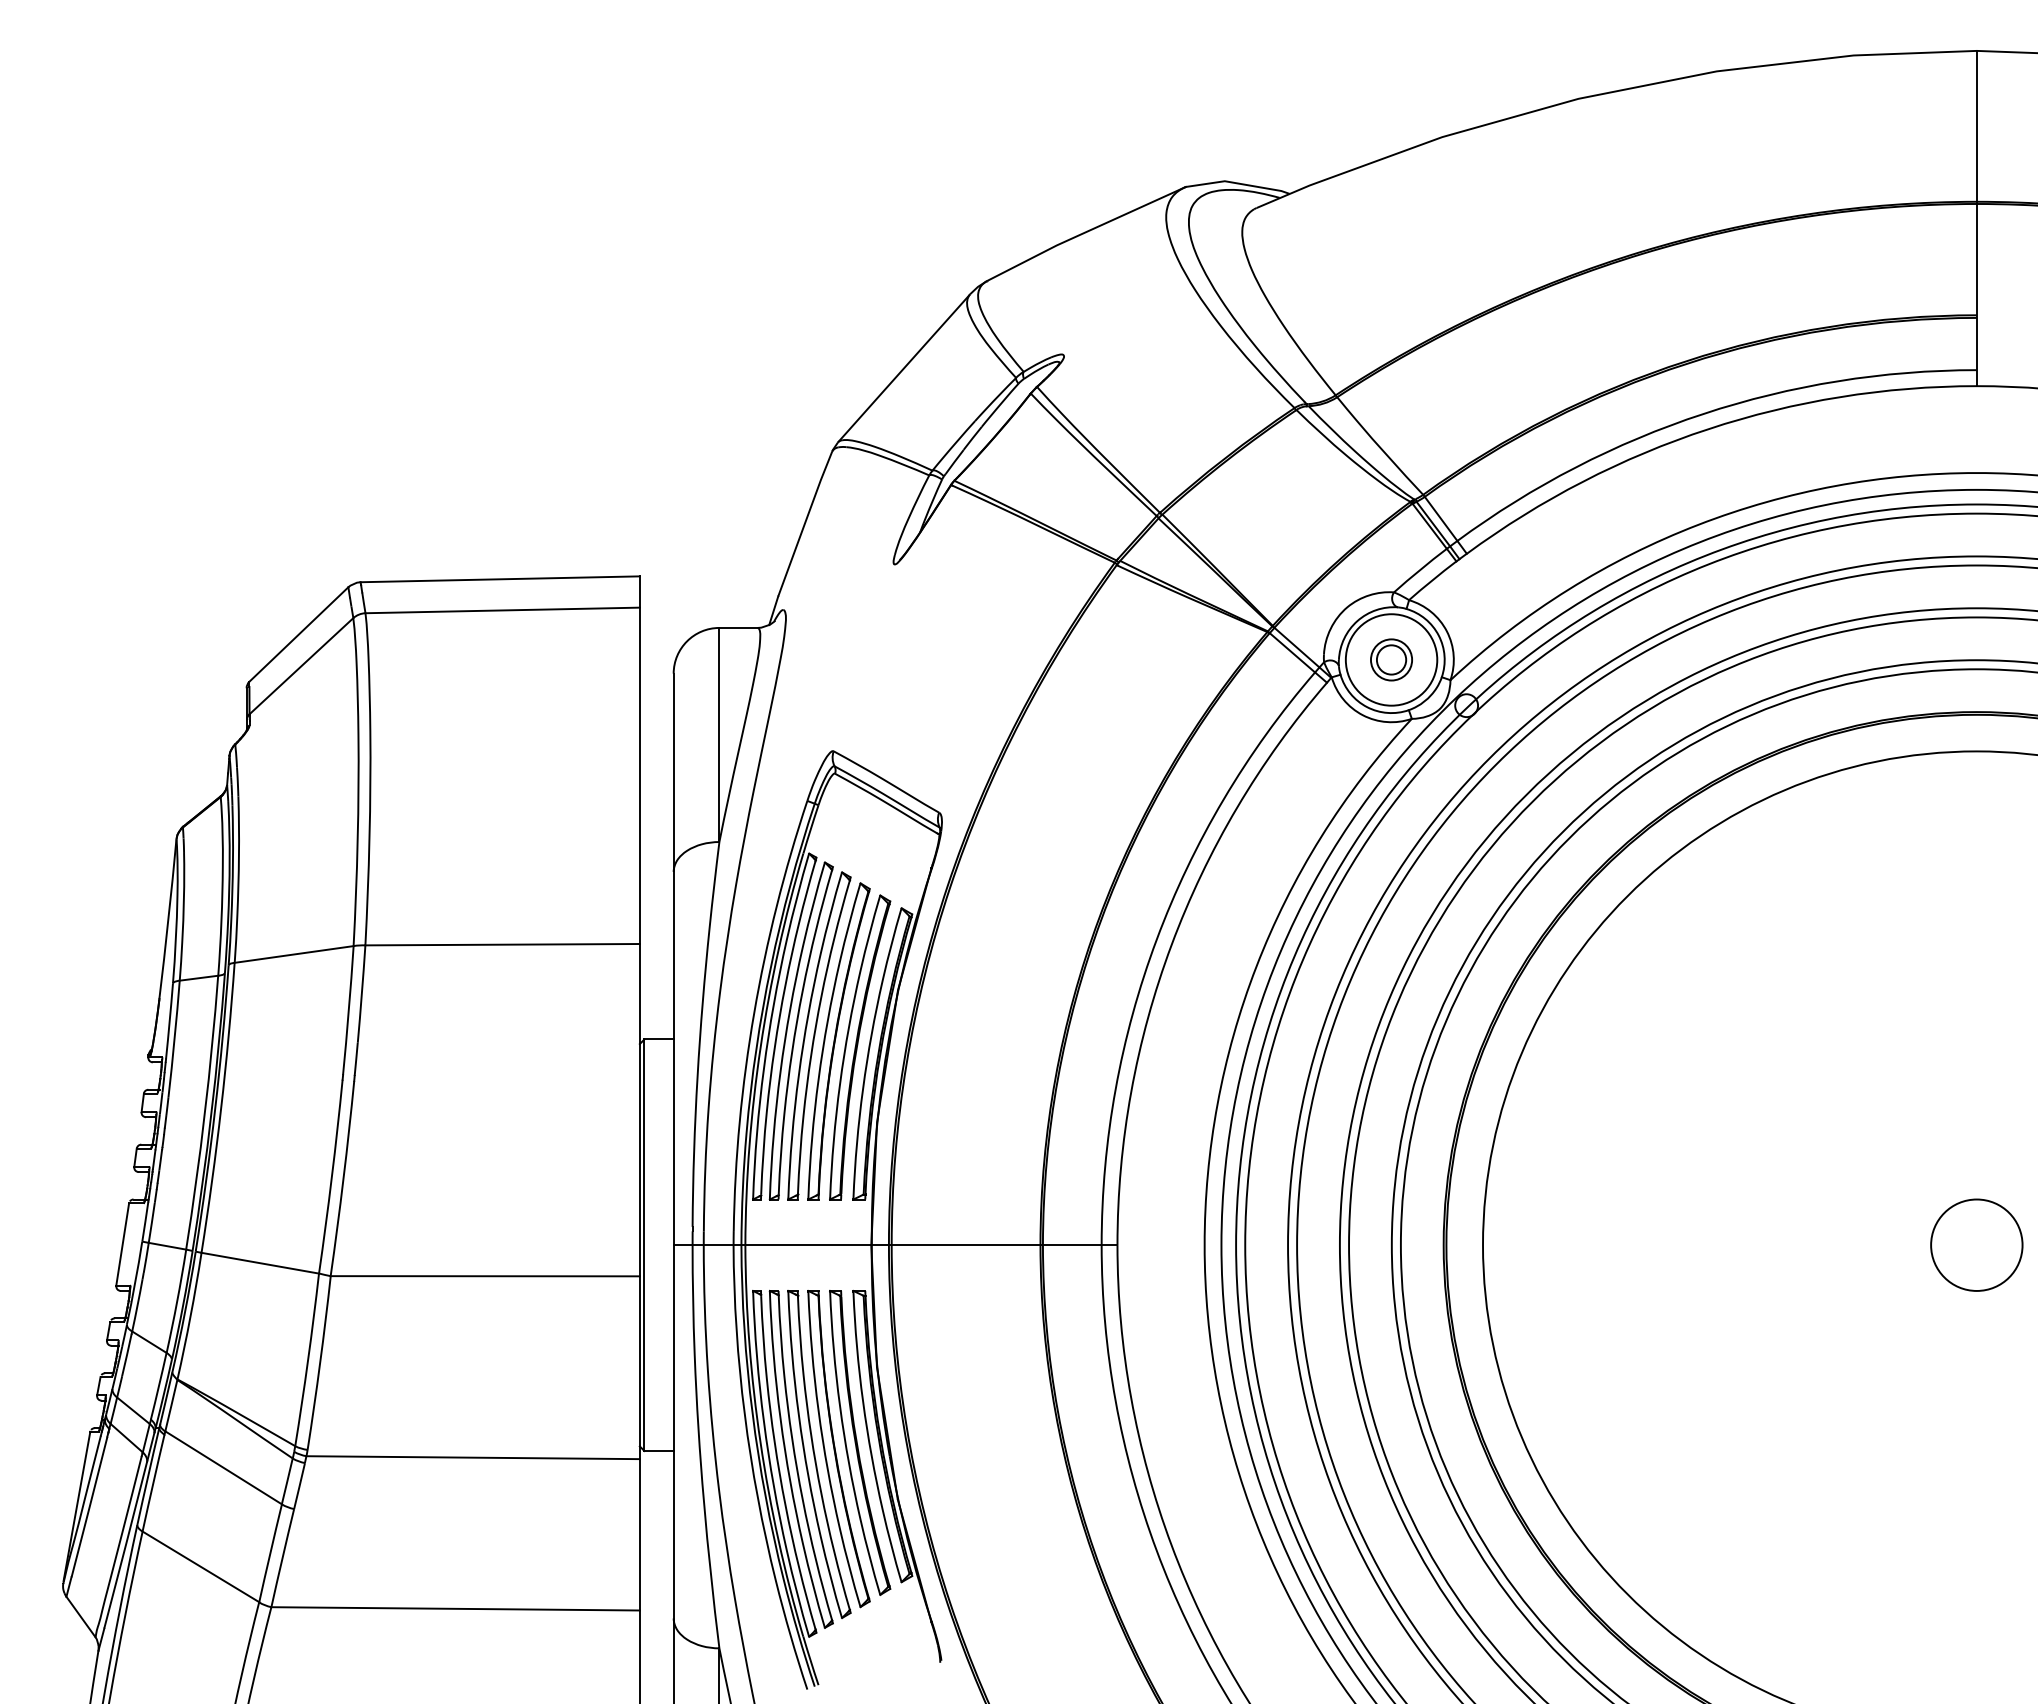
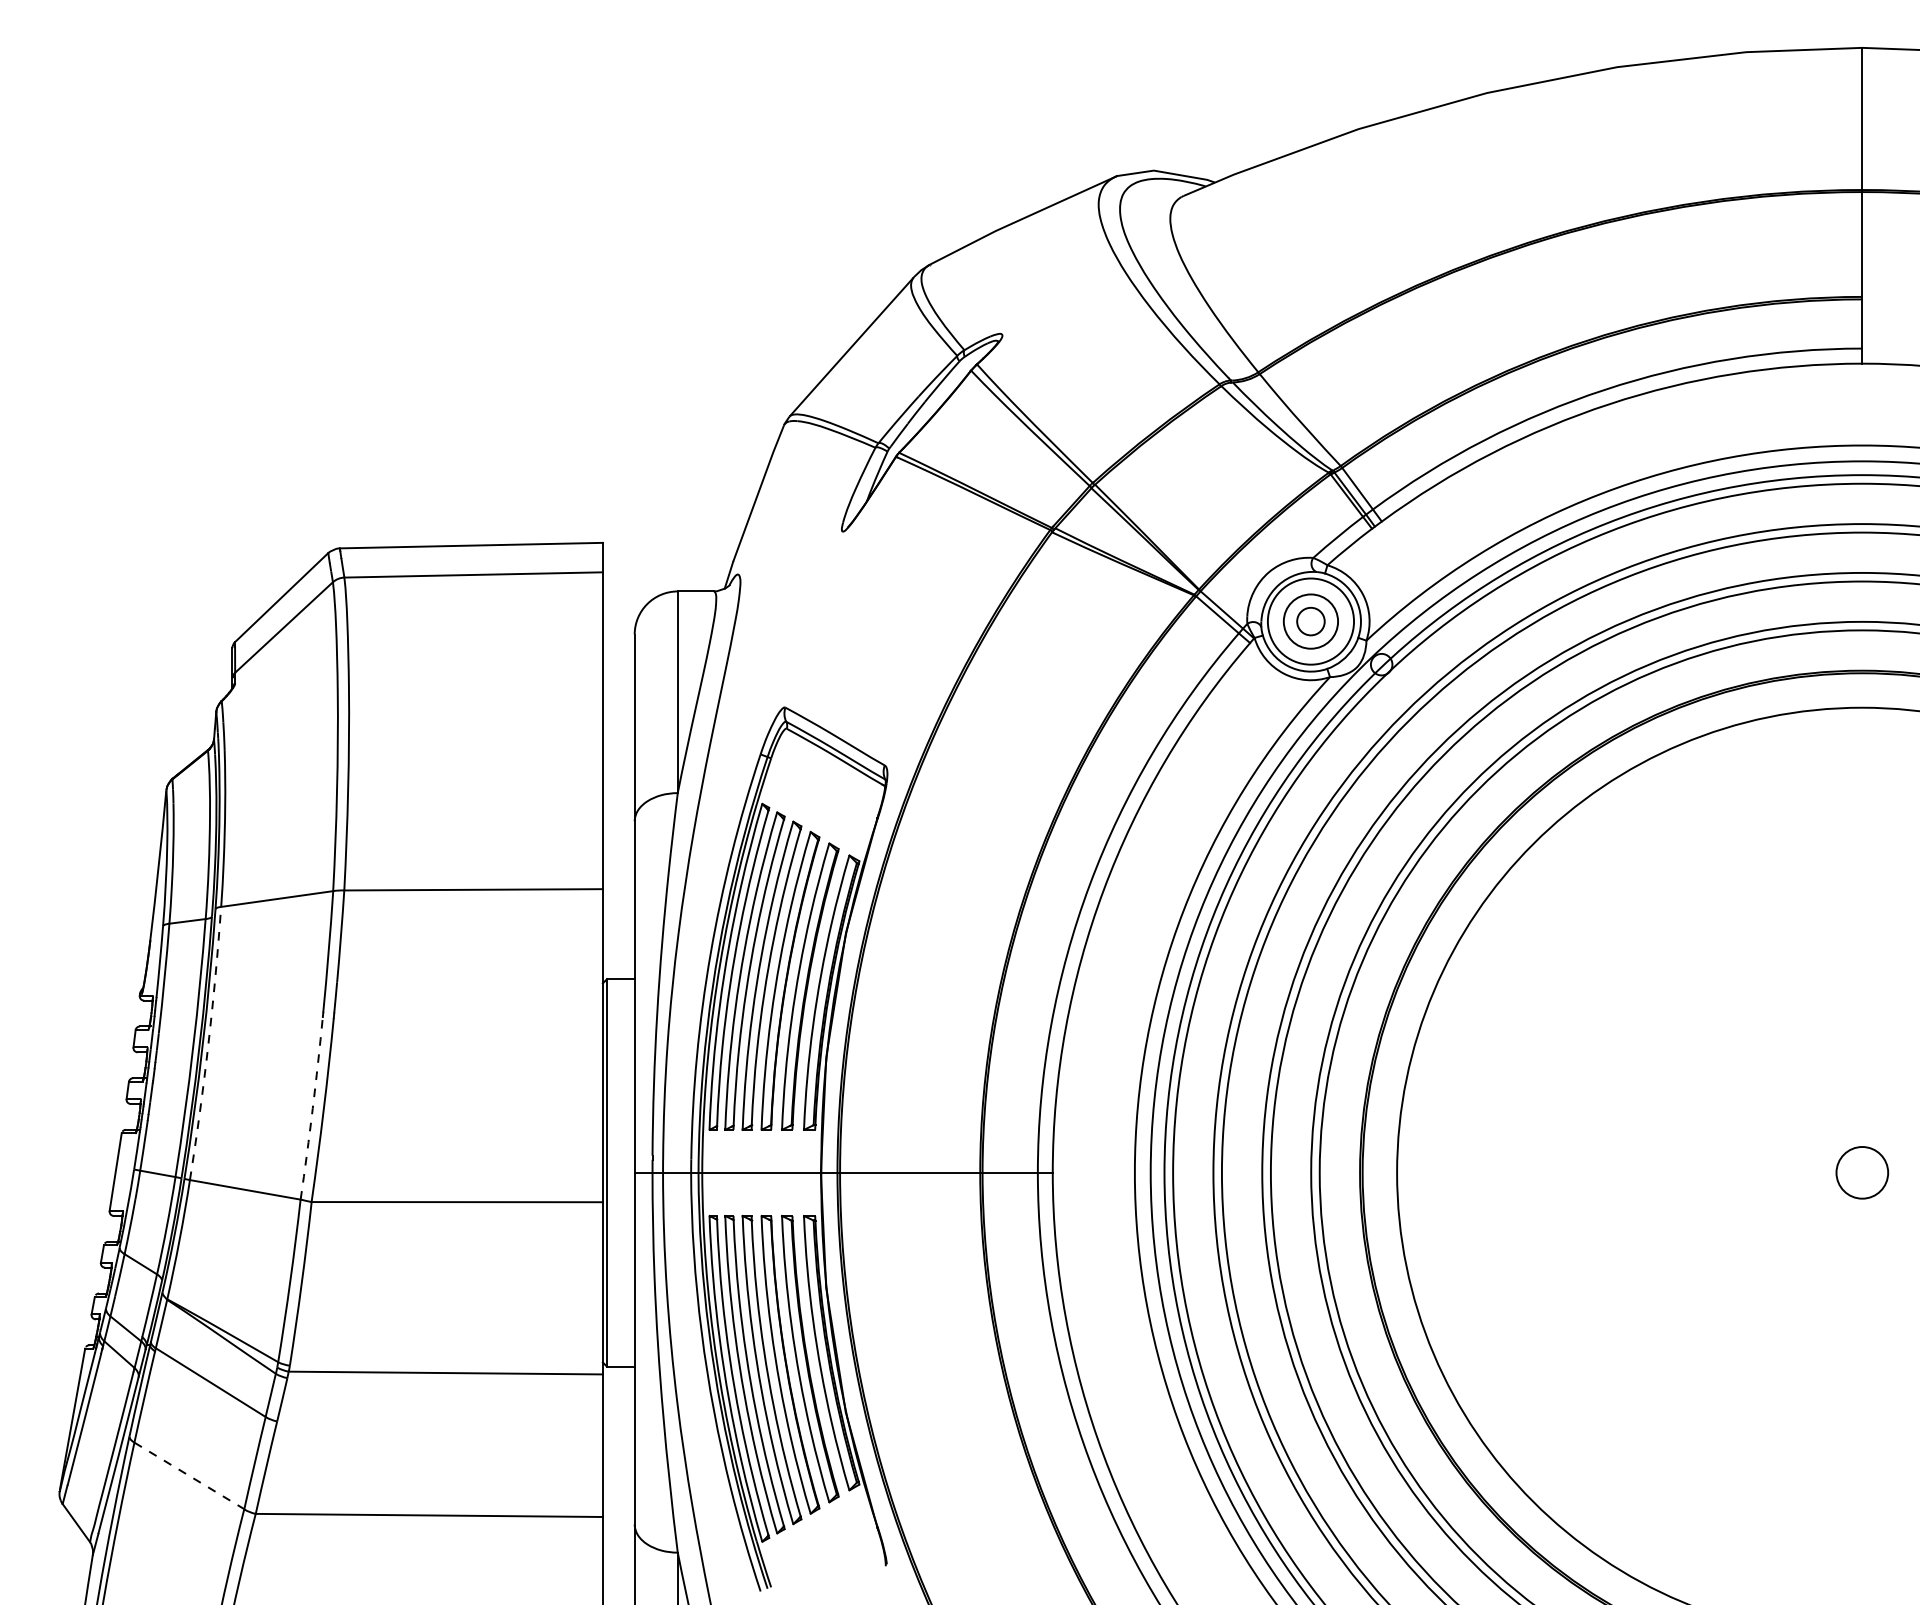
circle: (1391, 659) -> (1310, 621), size x1.4
arc: (221, 1108) -> (208, 1044), solid -> dashed
arc: (331, 1176) -> (312, 1108), solid -> dashed
circle: (1976, 1244) -> (1861, 1172), size x0.6
line: (201, 1567) -> (189, 1476), solid -> dashed

